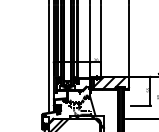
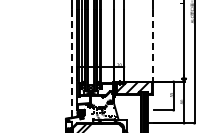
line: (129, 41) -> (152, 46), solid -> dashed
line: (48, 59) -> (71, 64), solid -> dashed

